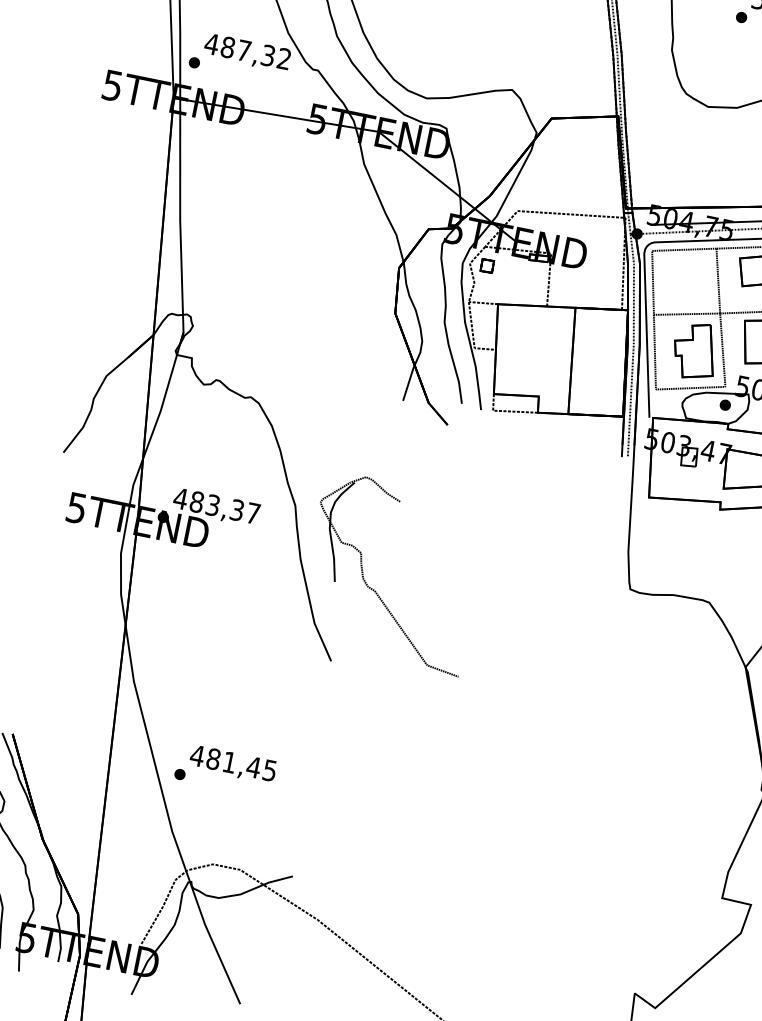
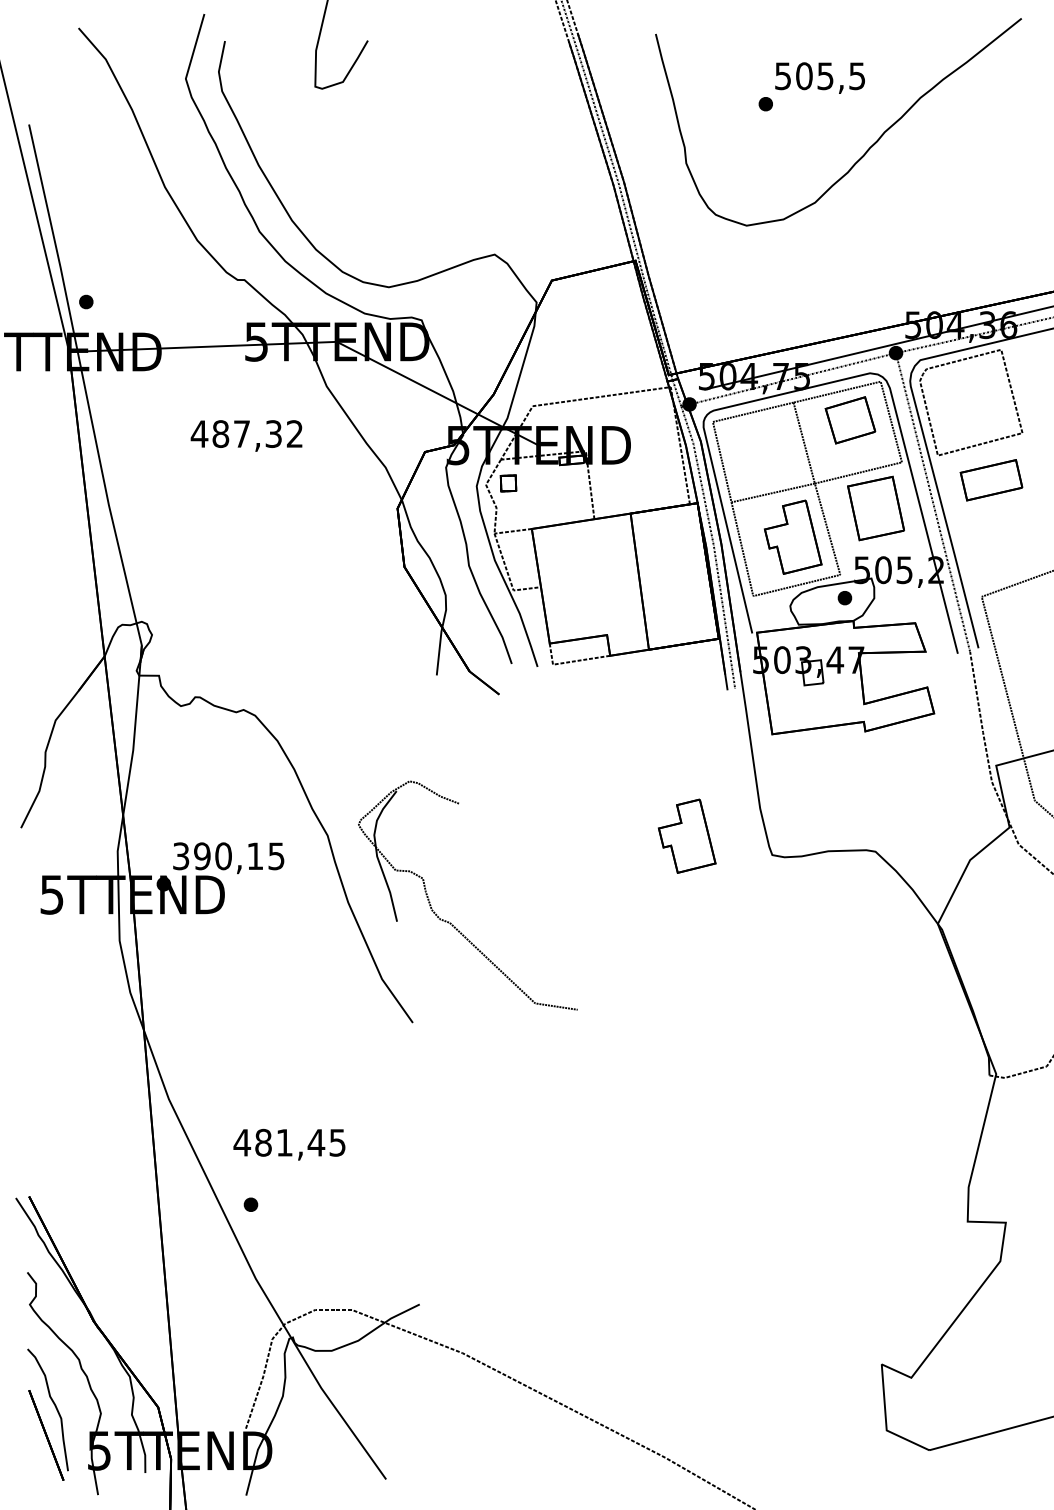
text: (247, 52) -> (246, 435), moved
text: (216, 506) -> (228, 856), 483,37 -> 390,15
part: (568, 561) -> (687, 835), added
text: (233, 764) -> (289, 1144), moved

